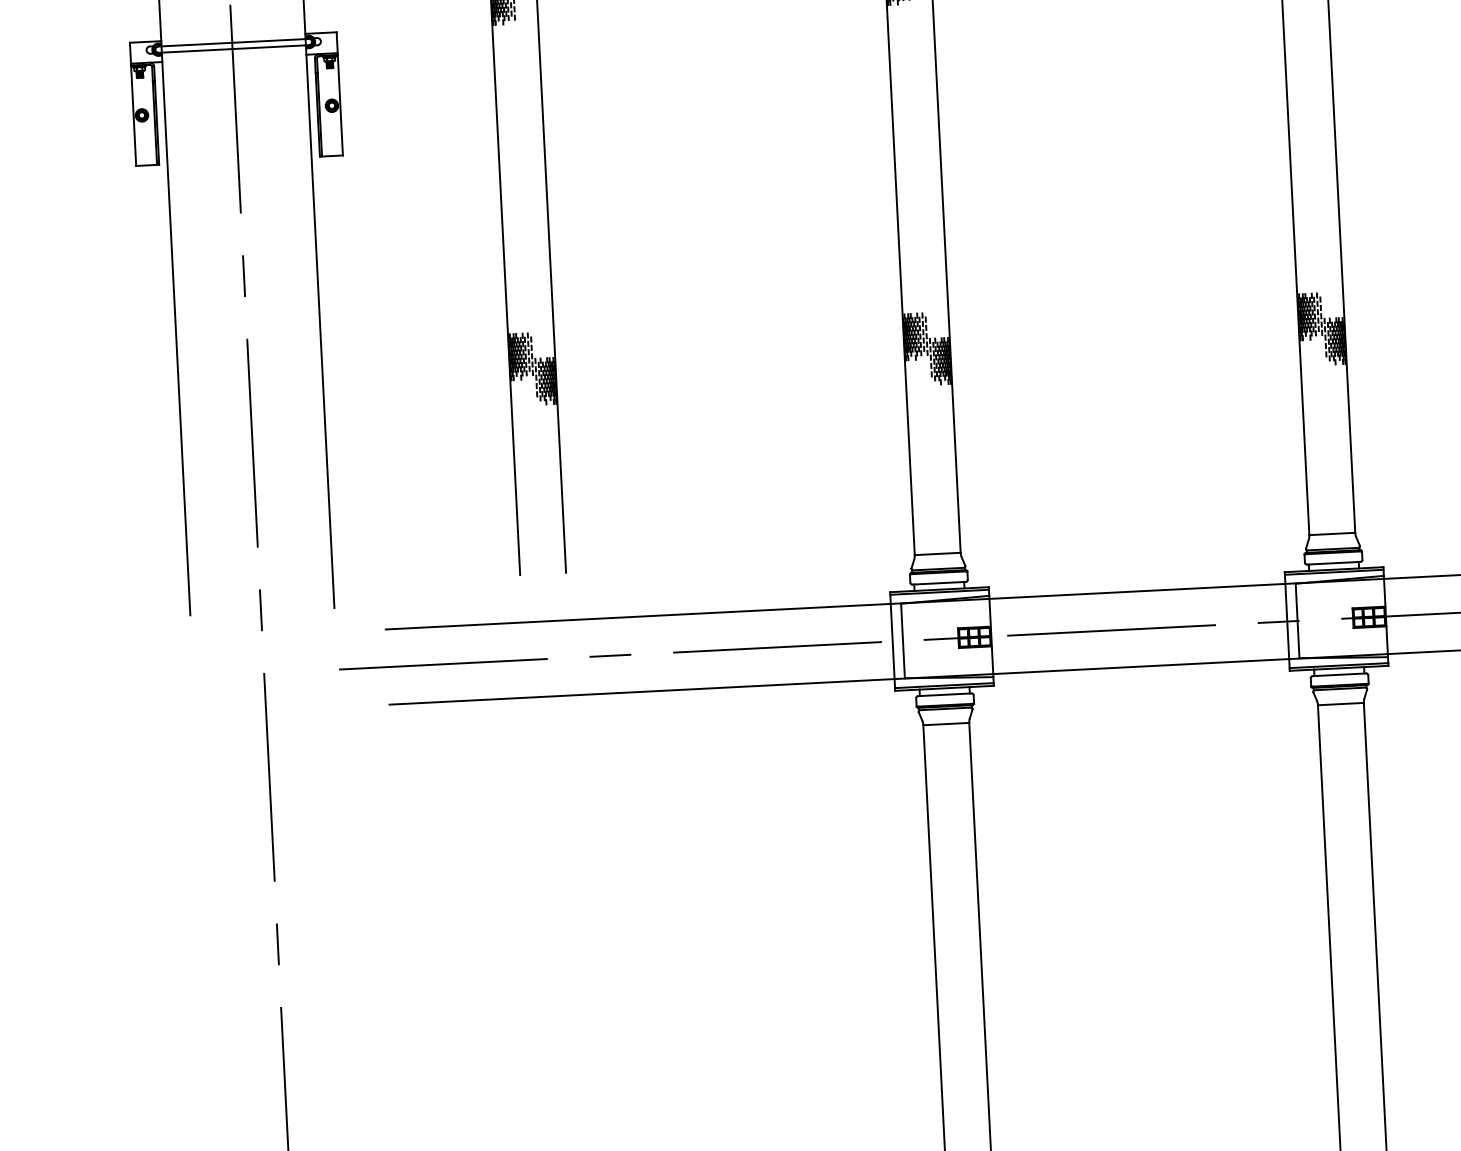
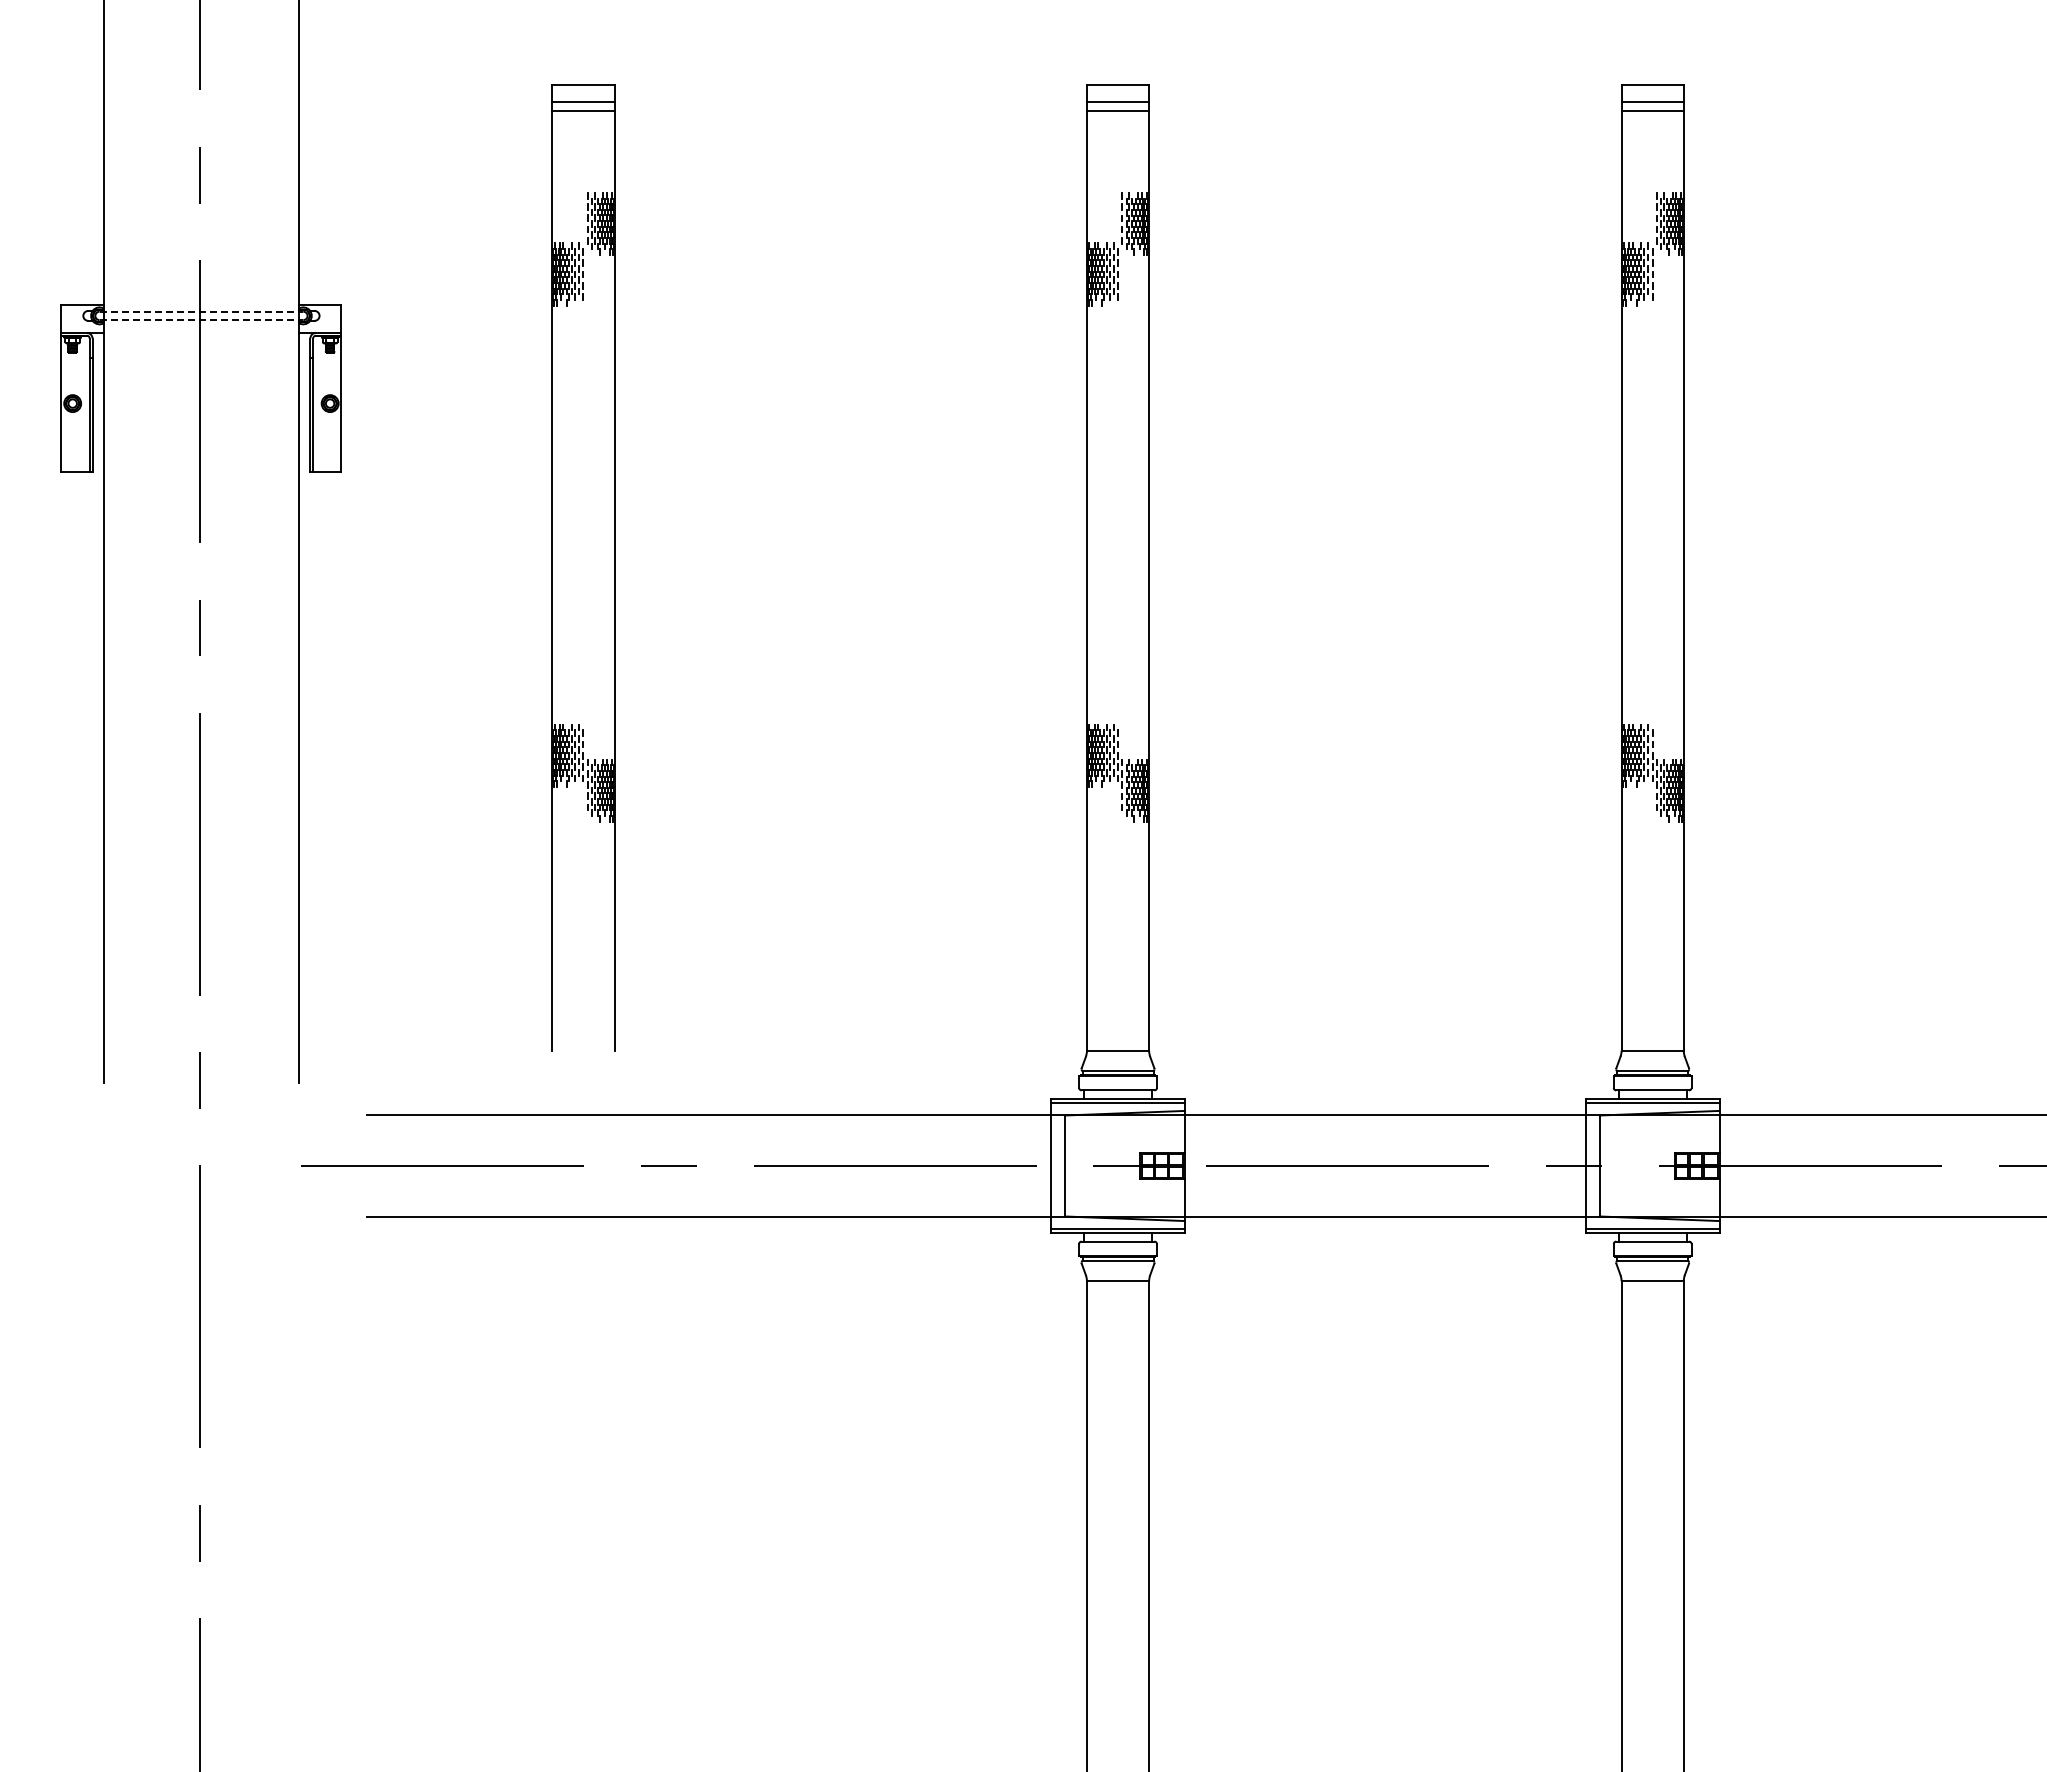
line: (233, 42) -> (201, 311), solid -> dashed
line: (233, 49) -> (201, 320), solid -> dashed

